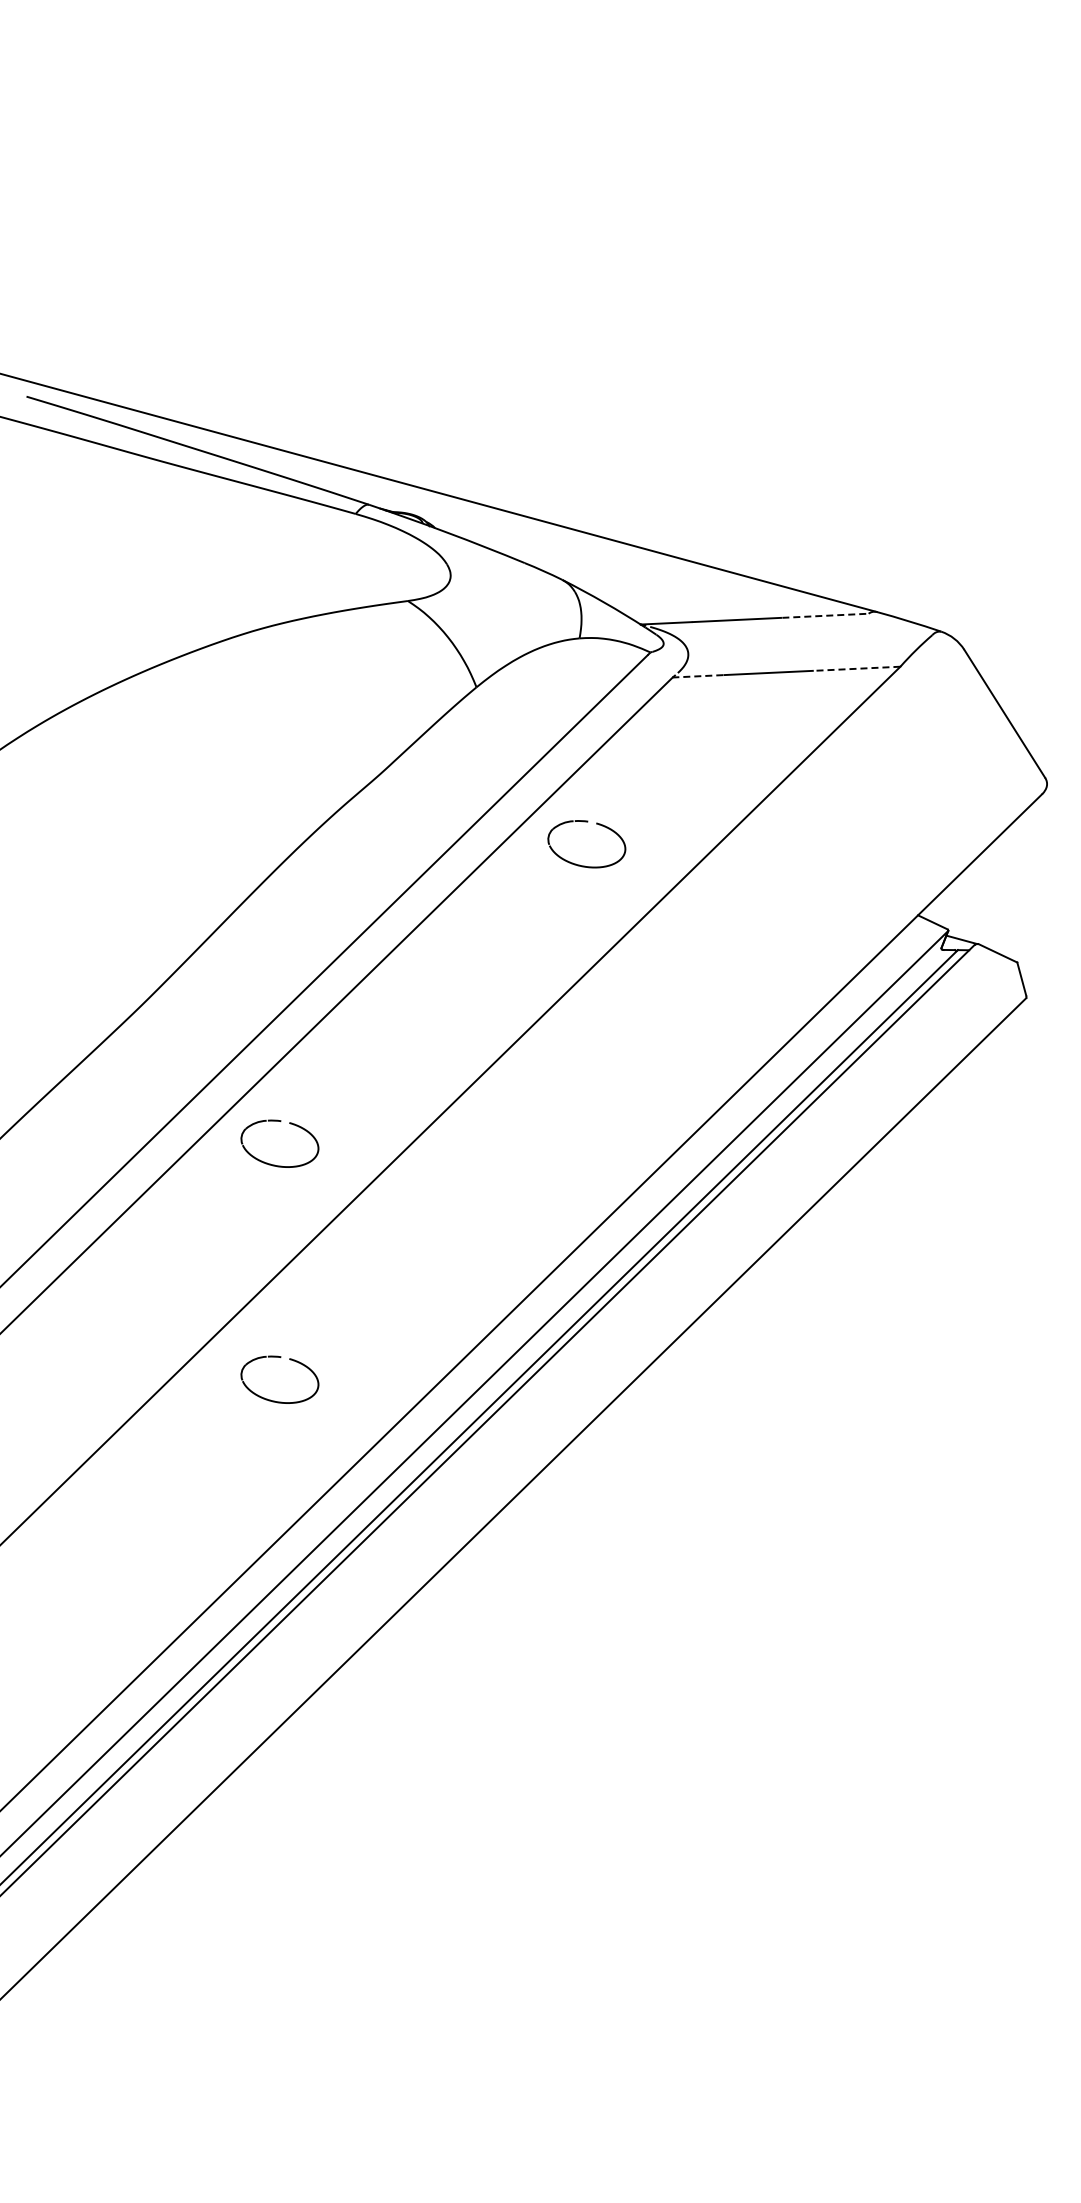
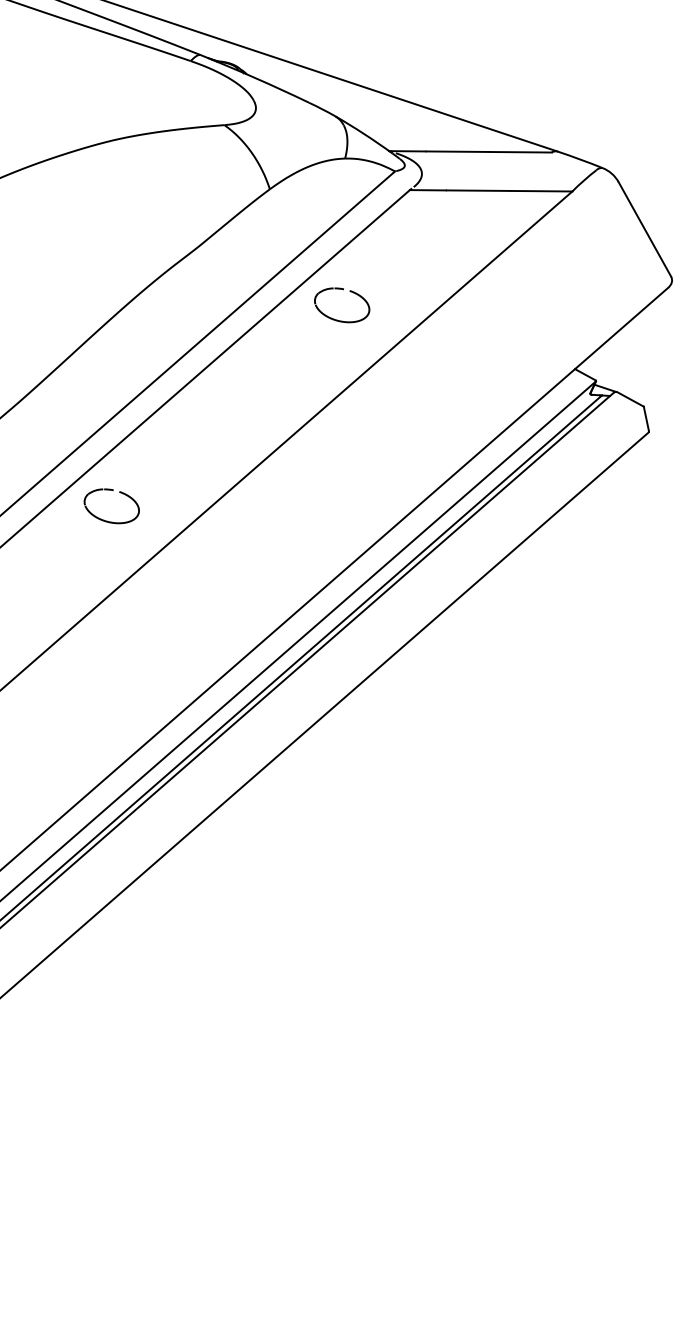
line: (825, 615) -> (521, 152), dashed -> solid
line: (856, 668) -> (541, 191), dashed -> solid
line: (697, 676) -> (427, 190), dashed -> solid
part: (274, 1400) -> (97, 688), removed

